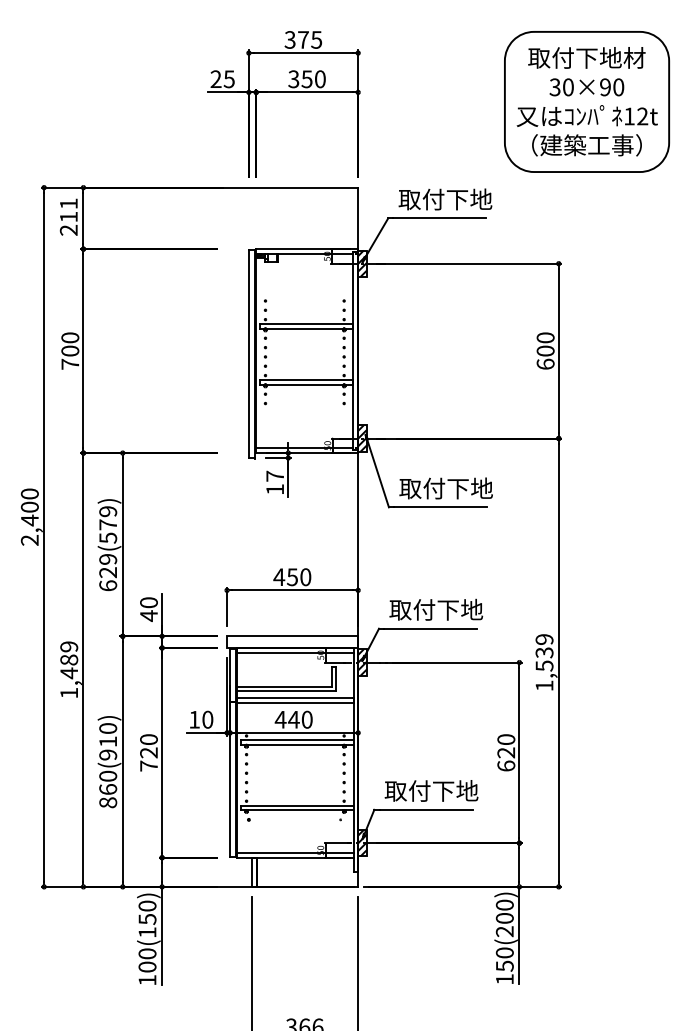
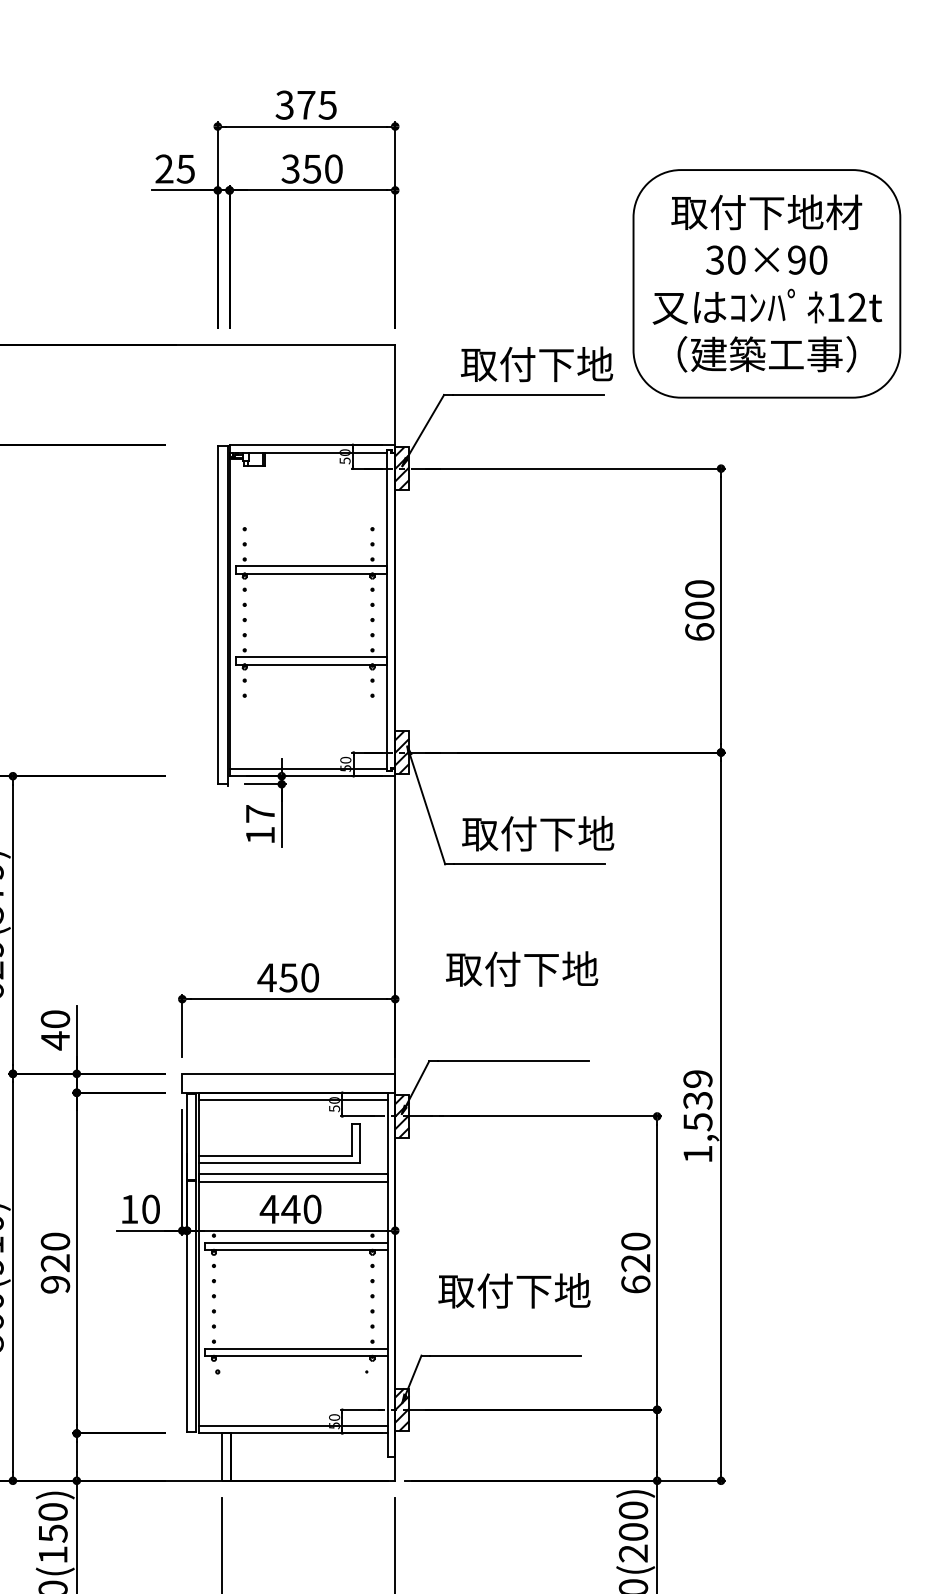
part: (586, 101) -> (766, 283), moved
text: (436, 609) -> (522, 968), moved
text: (148, 765) -> (54, 1283), 720 -> 920
text: (431, 790) -> (514, 1290), moved

